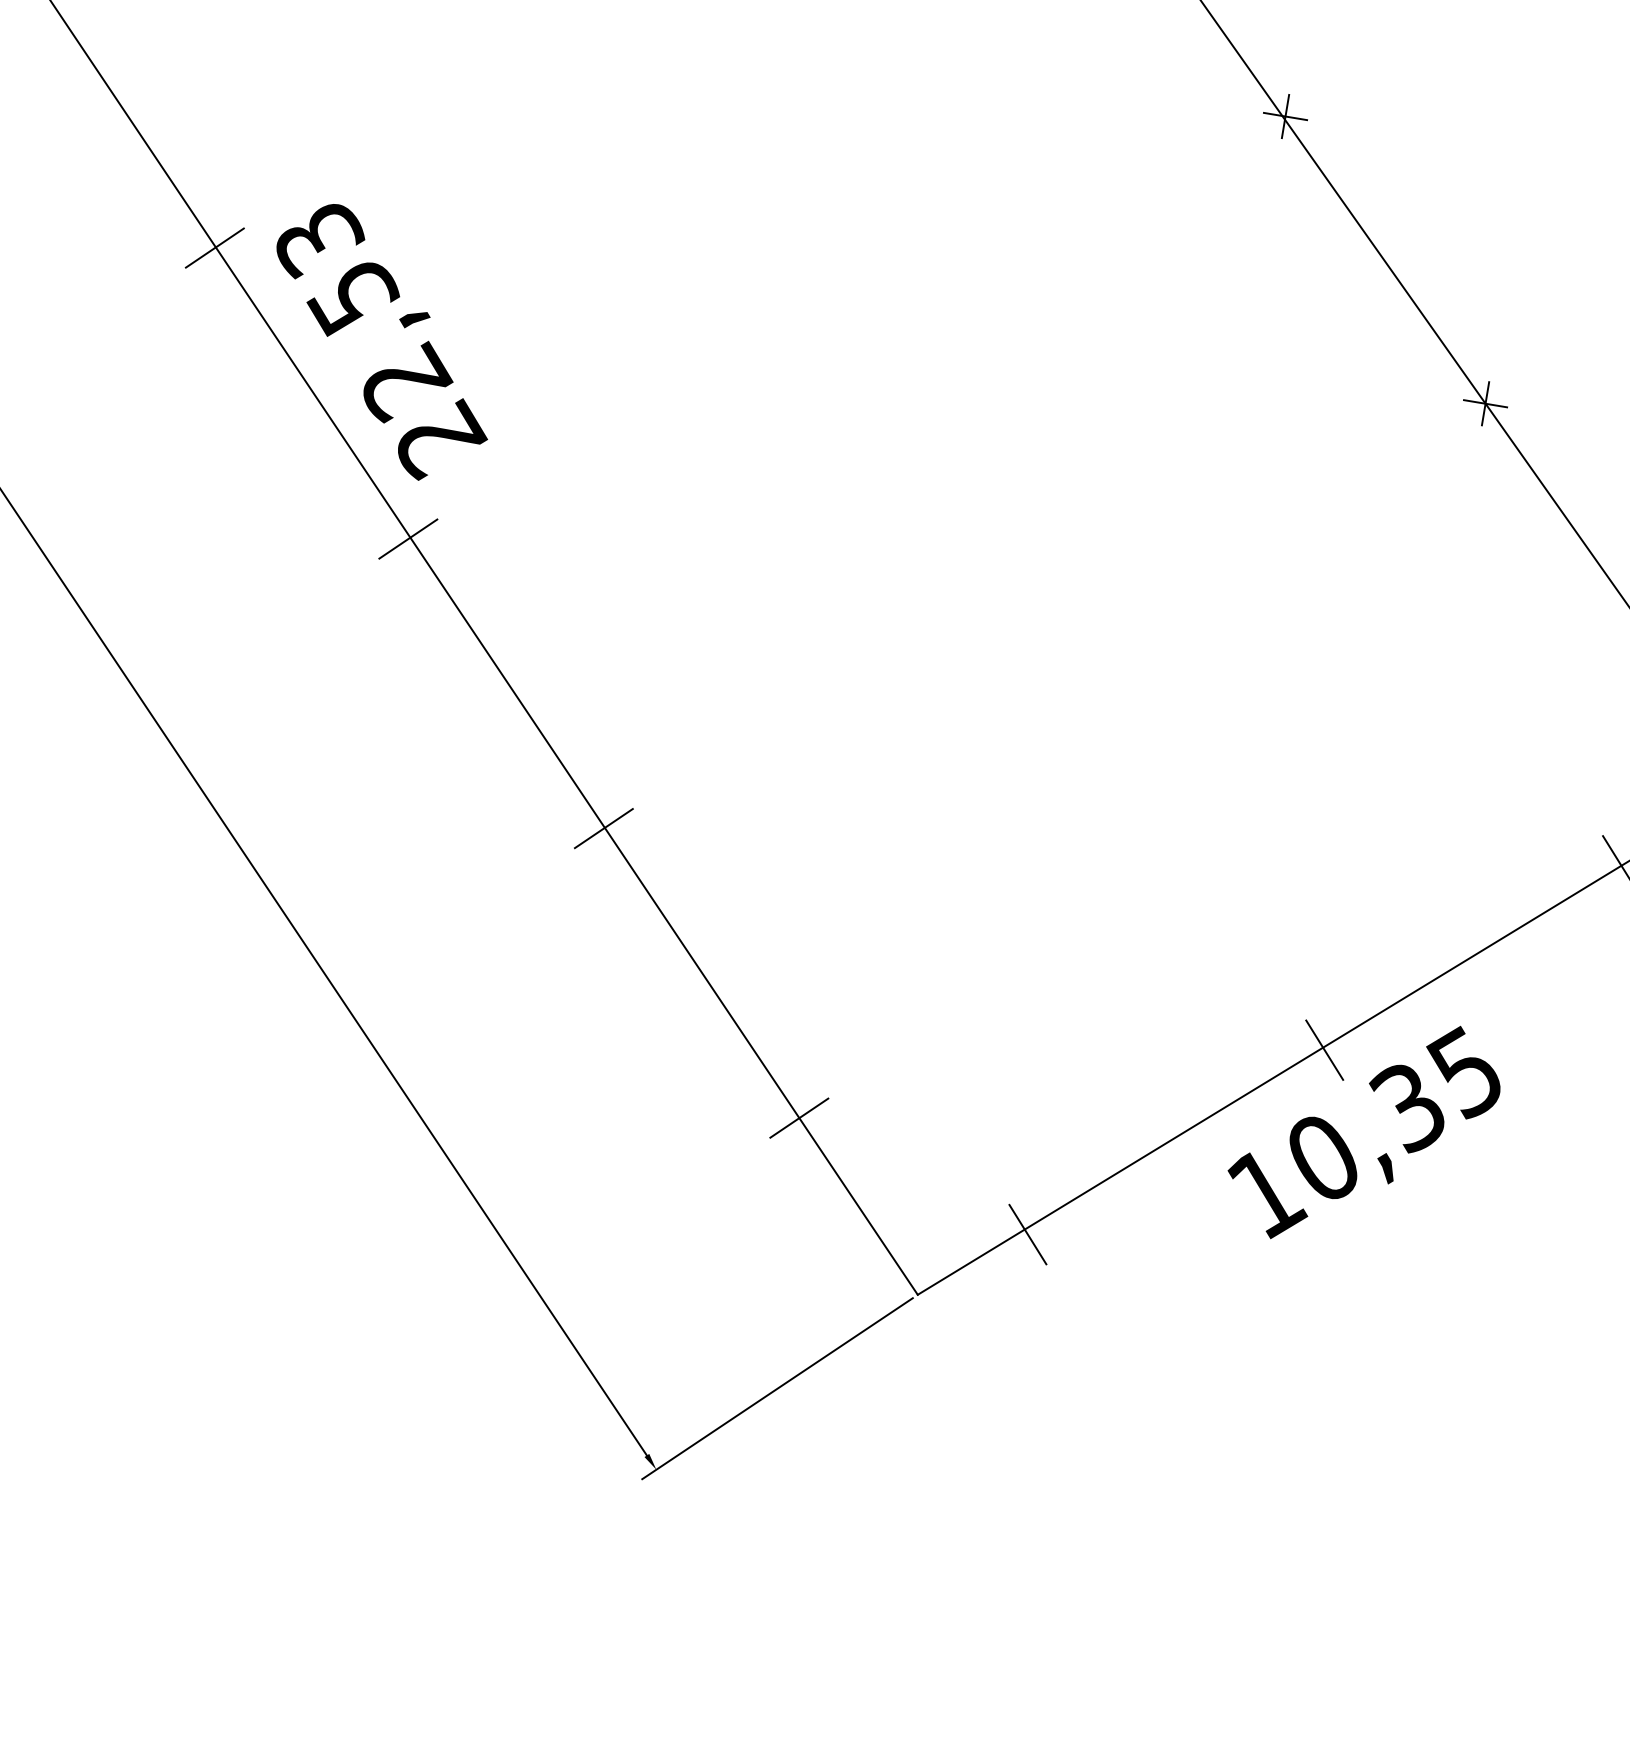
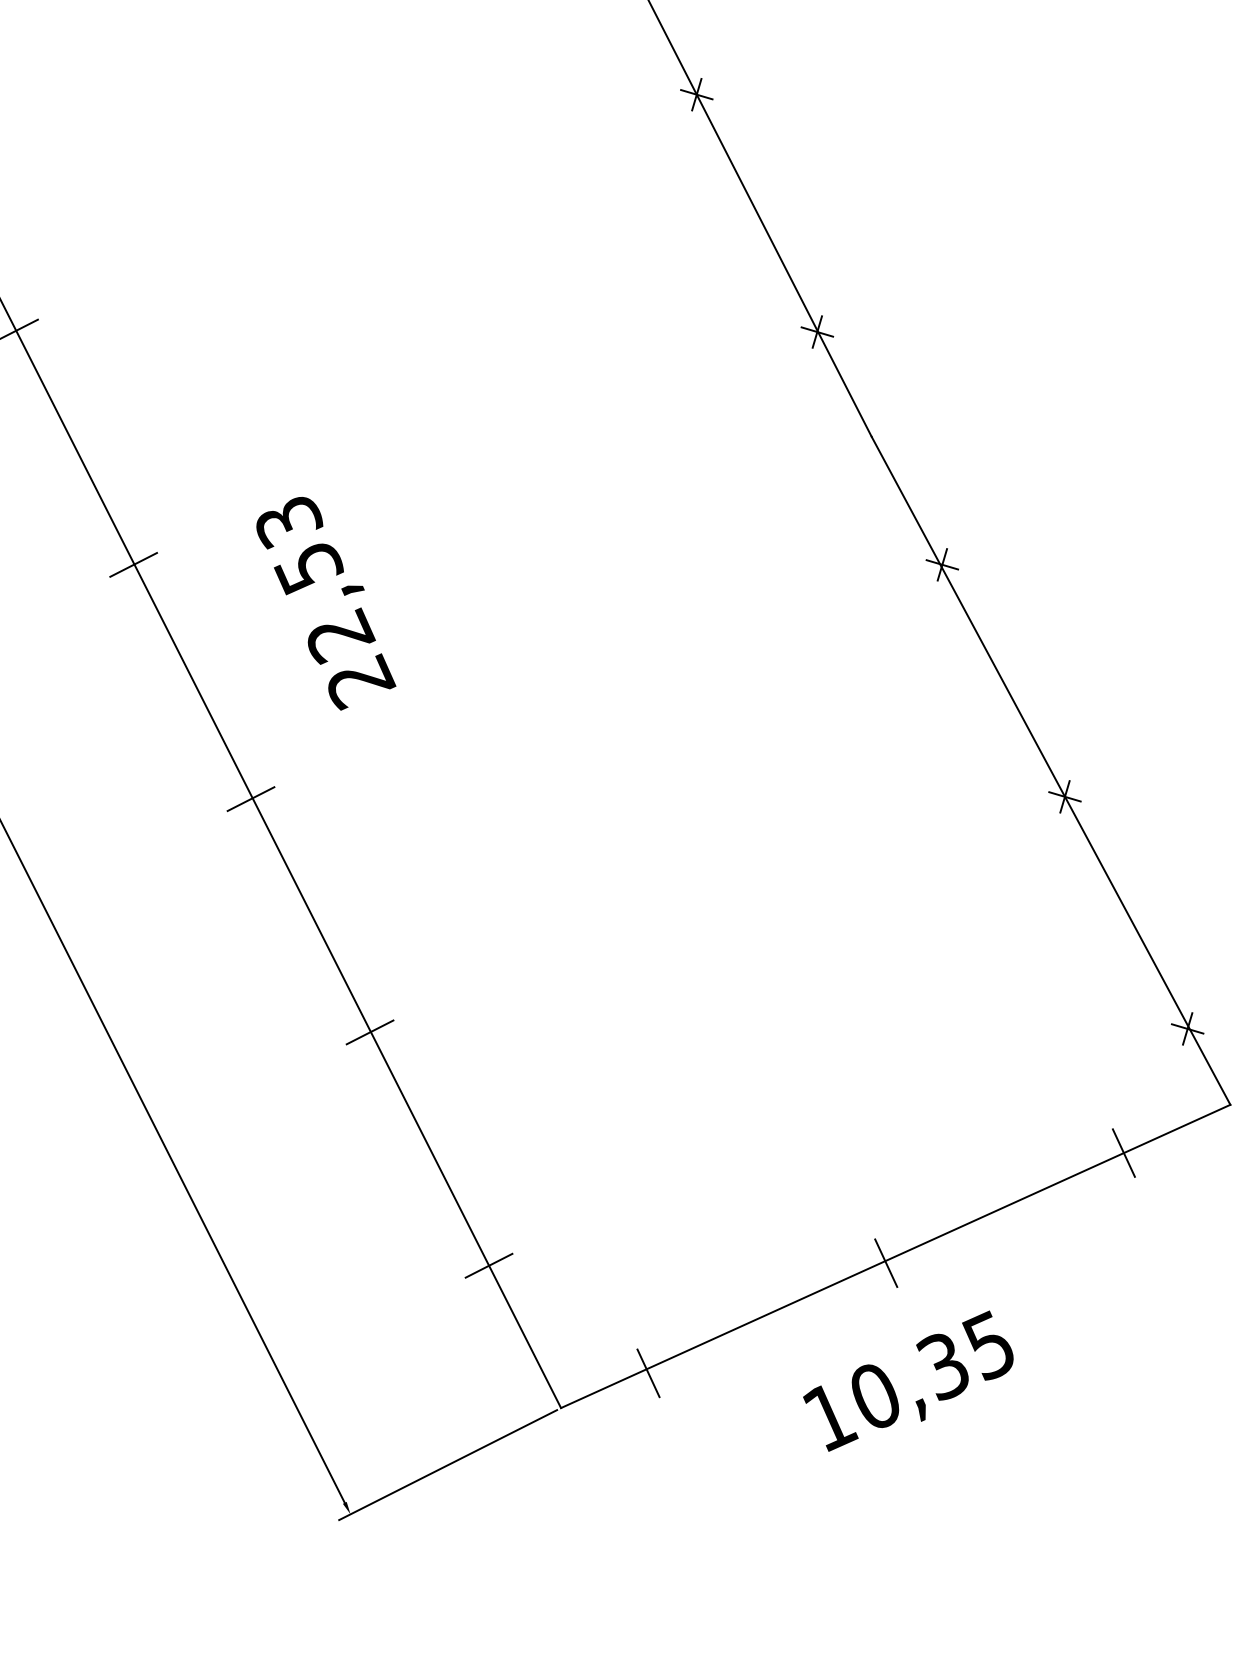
text: (382, 341) -> (326, 603), moved
text: (1364, 1131) -> (908, 1380), moved

